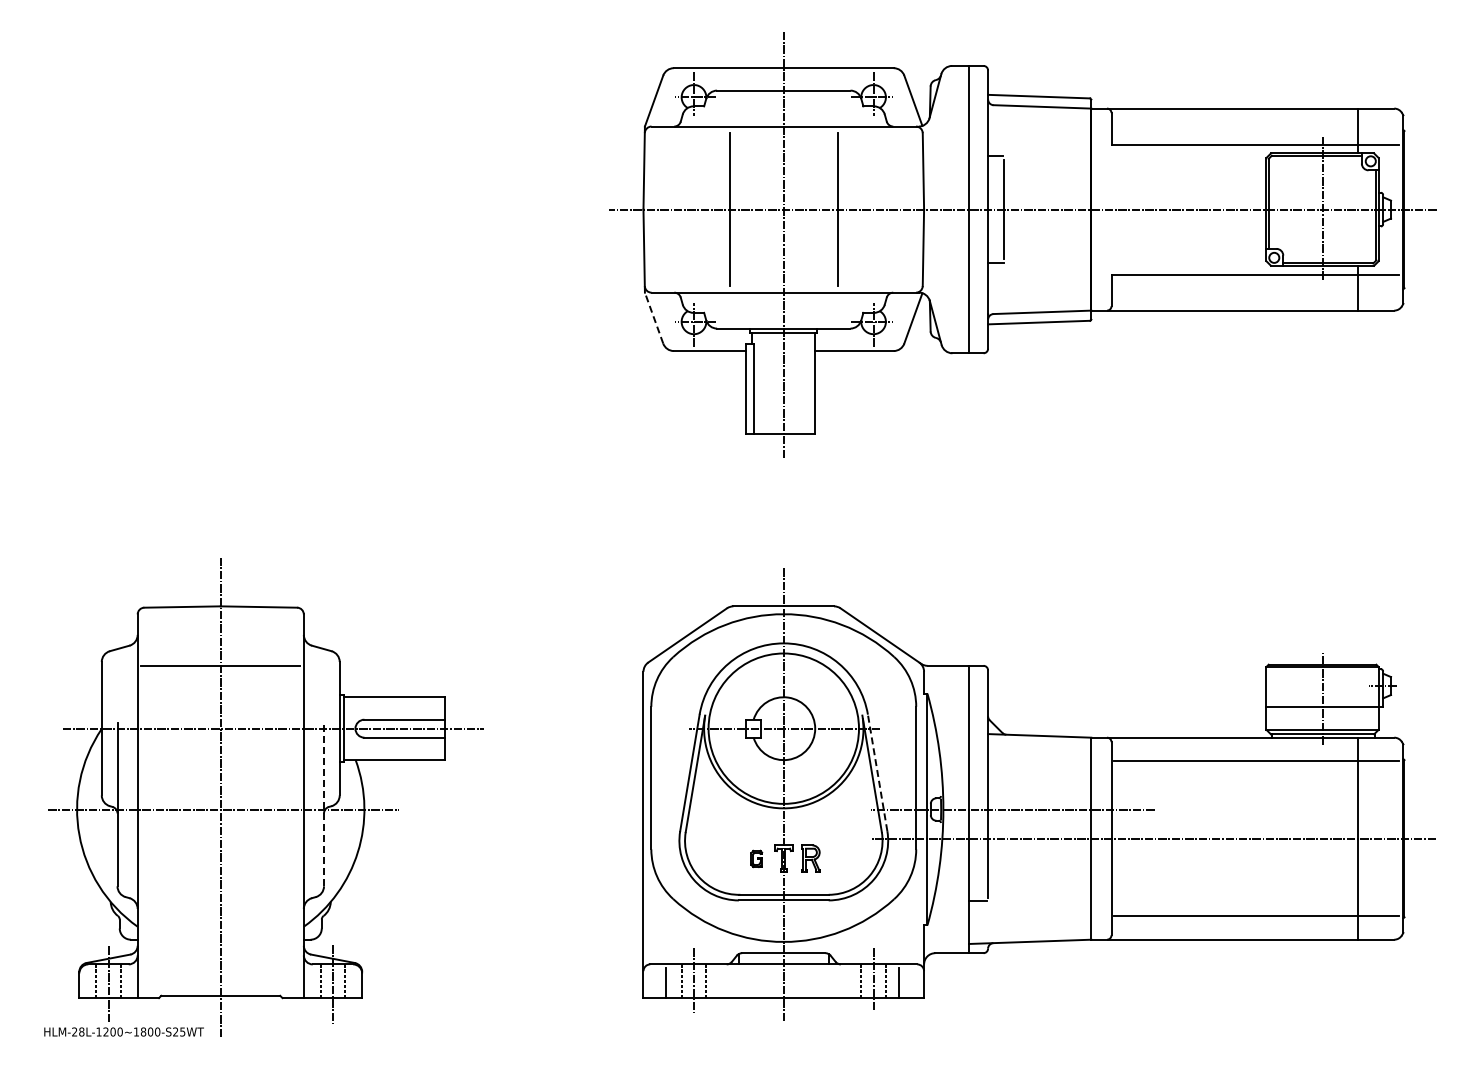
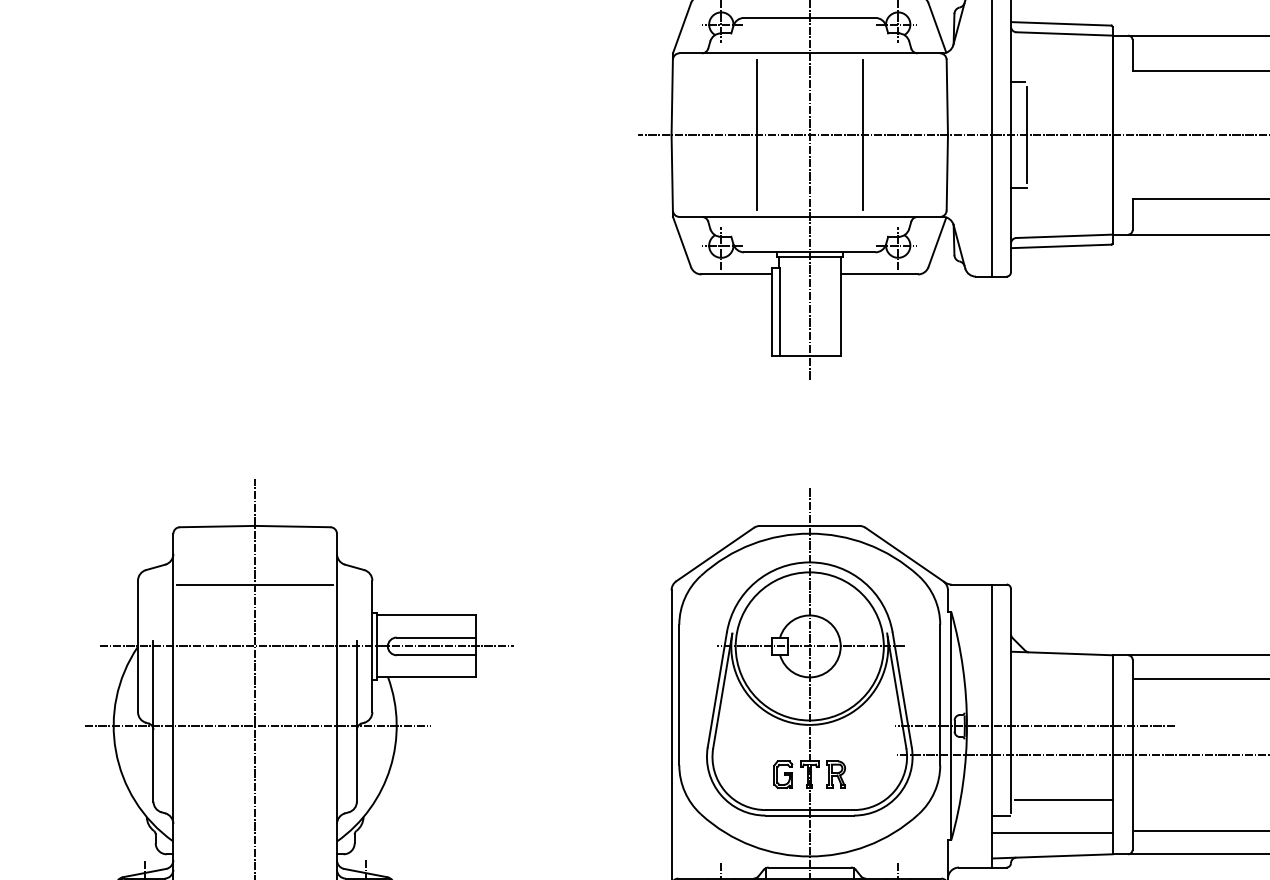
line: (653, 317) -> (681, 241), dashed -> solid
line: (877, 772) -> (902, 689), dashed -> solid
line: (324, 804) -> (357, 721), dashed -> solid
part: (756, 858) -> (782, 774), size x1.67
line: (1041, 884) -> (1063, 799), added
line: (1029, 918) -> (1051, 833), added

